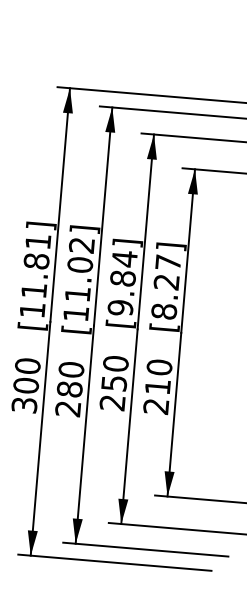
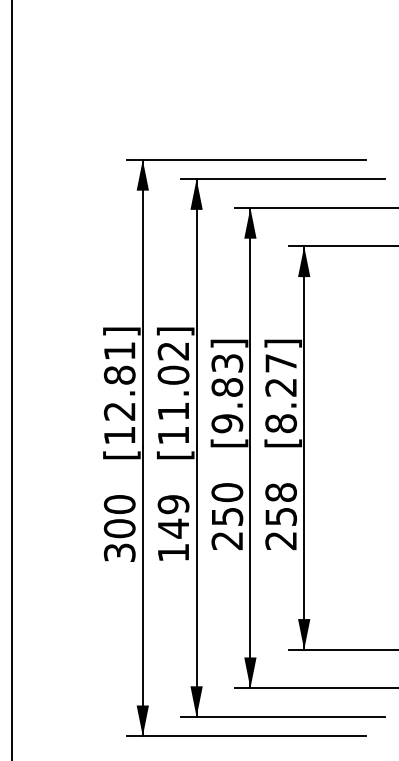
text: (124, 259) -> (227, 363), [9.84] -> [9.83]
text: (33, 290) -> (119, 411), [11.81] -> [12.81]
text: (159, 377) -> (281, 504), 210 -> 258
text: (69, 389) -> (173, 528), 280 -> 149

